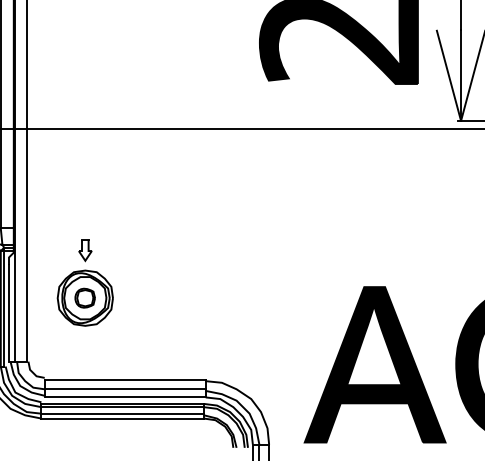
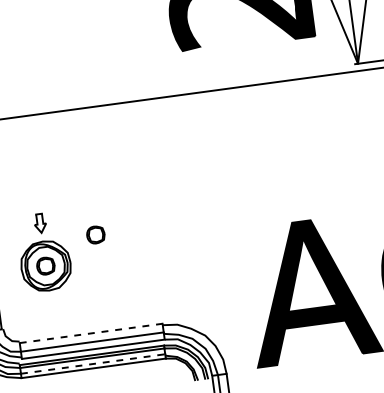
part: (144, 270) -> (95, 234), added
line: (125, 379) -> (91, 333), solid -> dashed
line: (123, 413) -> (93, 363), solid -> dashed

